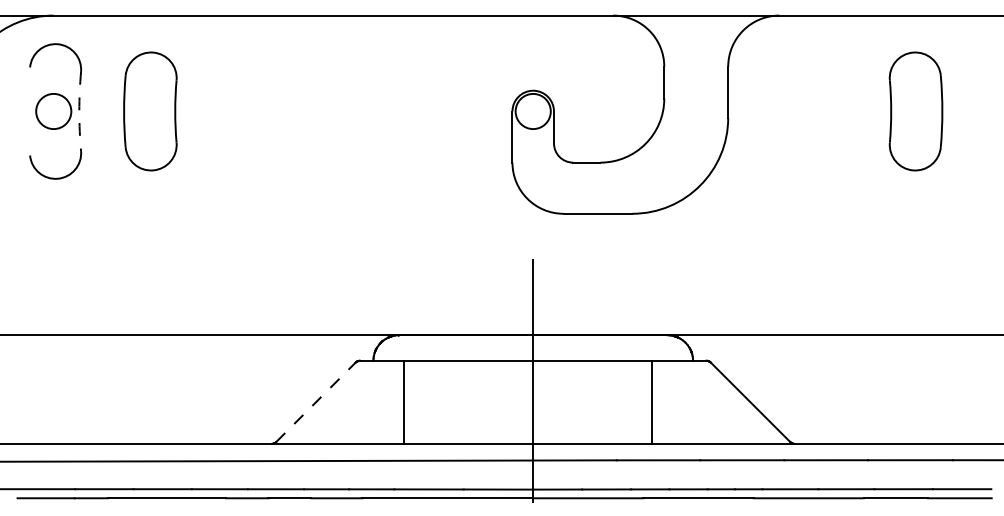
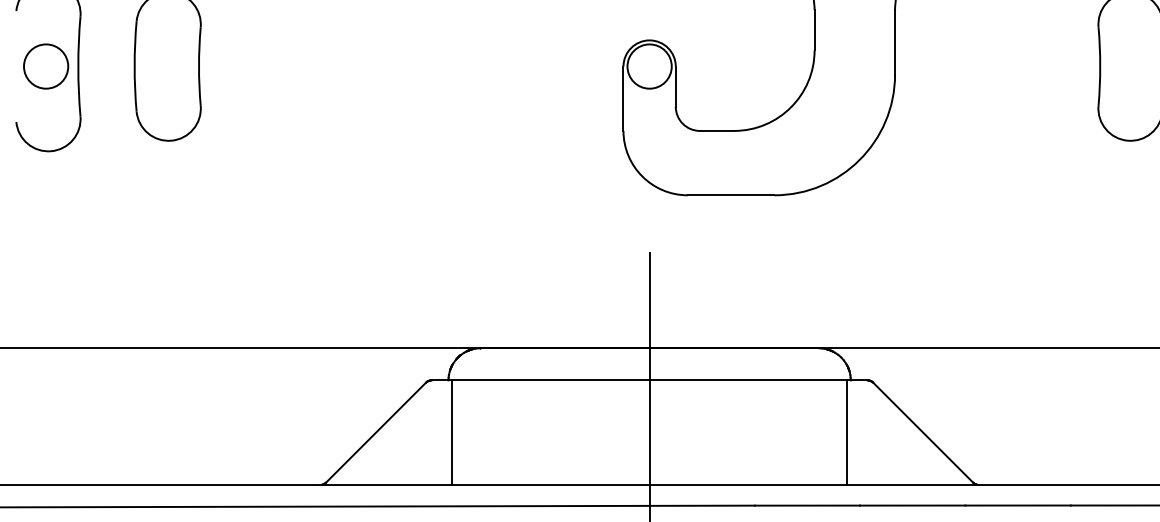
arc: (79, 111) -> (78, 66), dashed -> solid
line: (403, 401) -> (452, 431), moved
line: (651, 401) -> (846, 431), moved
line: (316, 402) -> (376, 432), dashed -> solid

